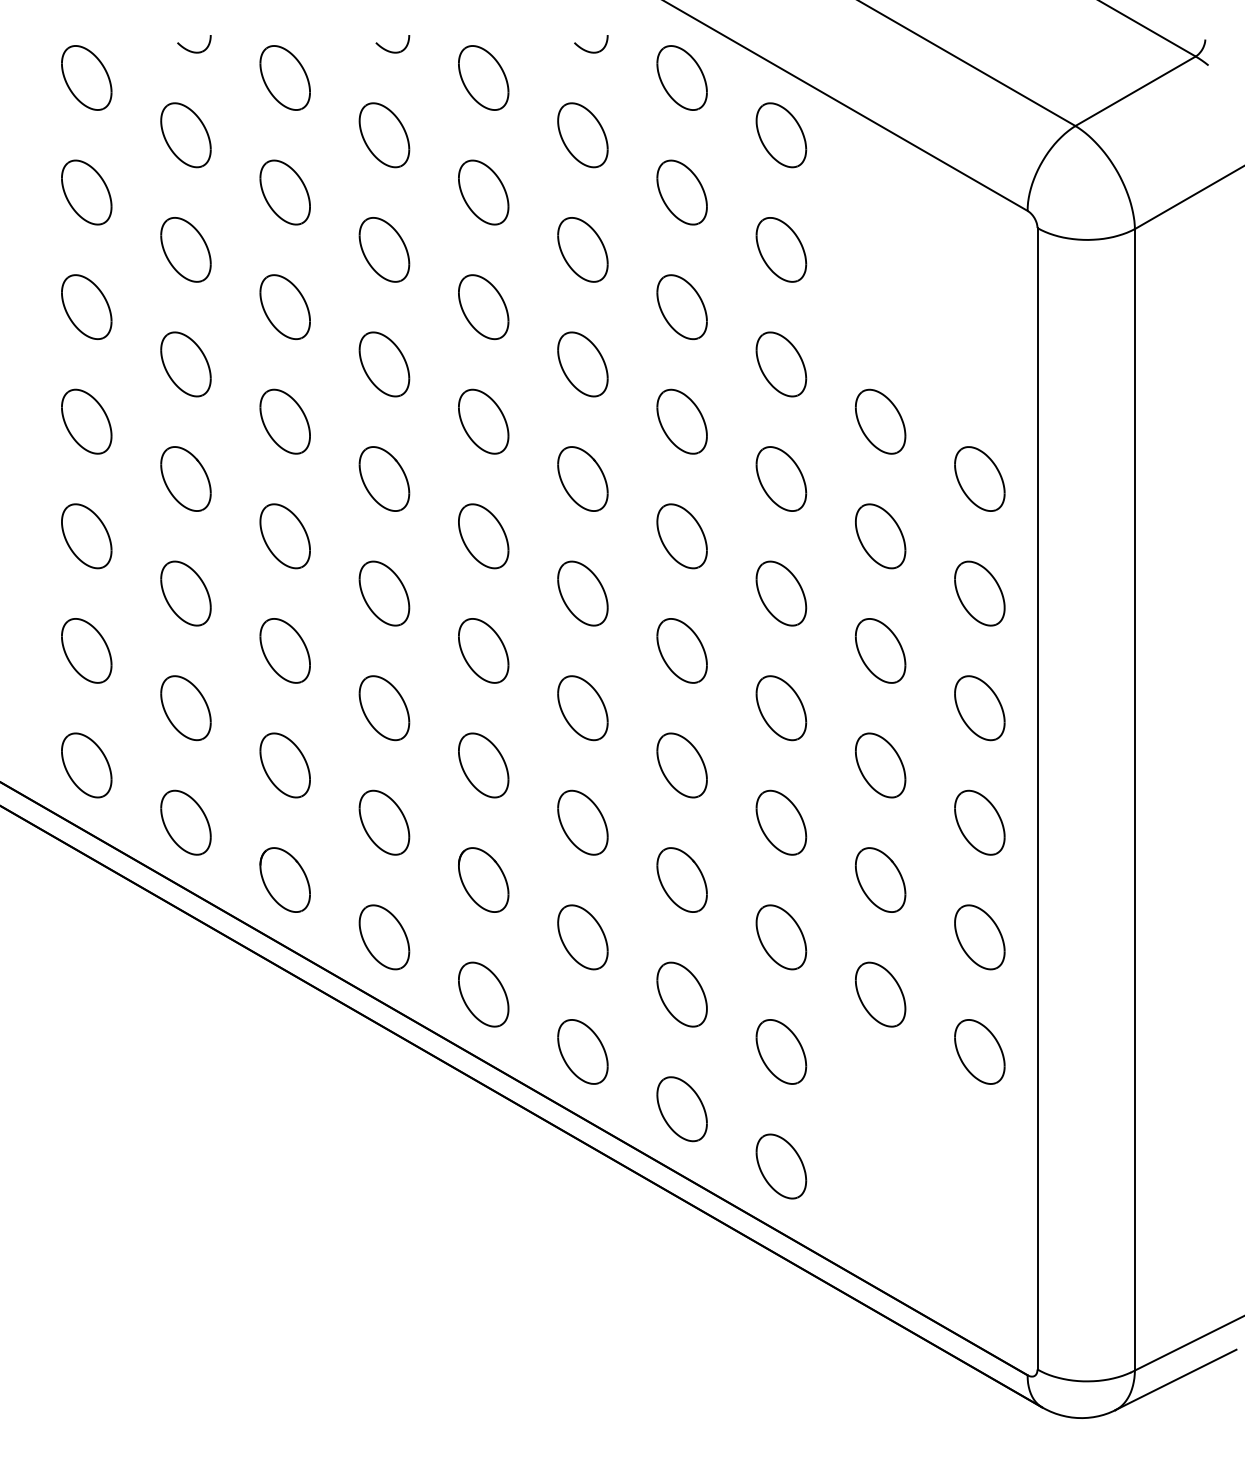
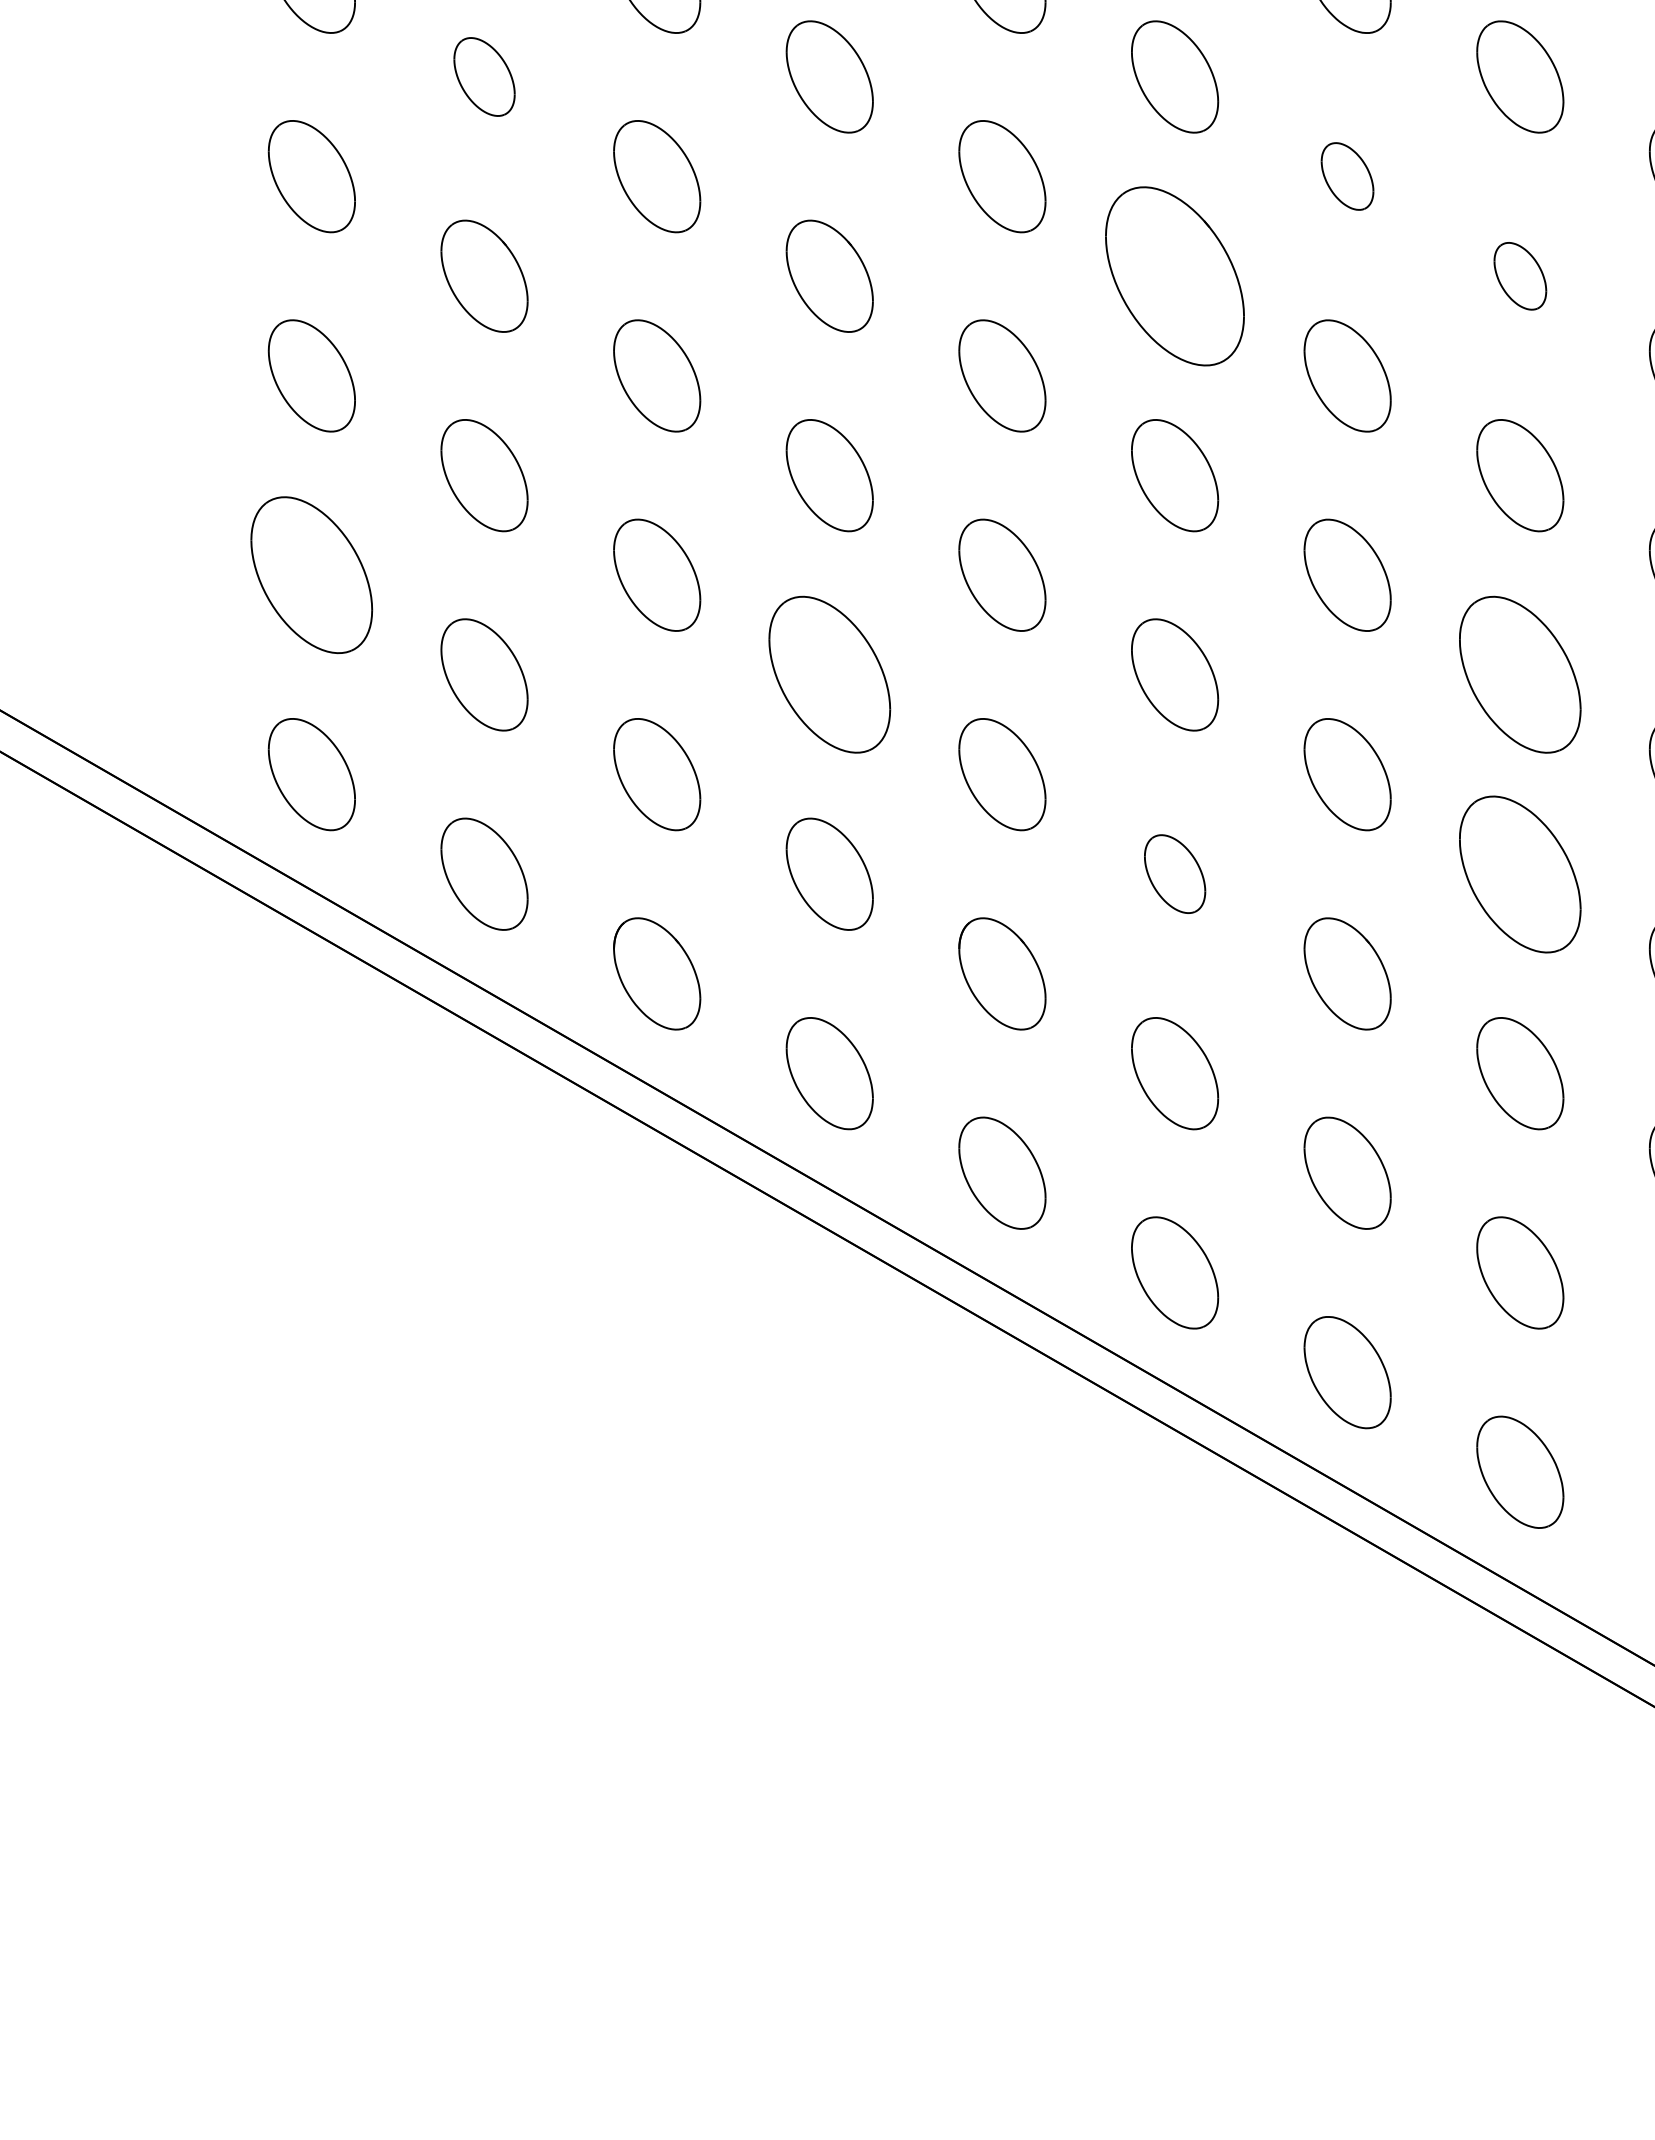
part: (185, 364) -> (483, 77), size x0.7
part: (681, 421) -> (1346, 176), size x0.6
part: (582, 478) -> (1174, 275), size x1.6
part: (781, 478) -> (1520, 275), size x0.6
part: (86, 650) -> (311, 574), size x1.4
part: (384, 708) -> (829, 675), size x1.4
part: (781, 708) -> (1520, 675), size x1.4
part: (582, 822) -> (1174, 873), size x0.7
part: (781, 822) -> (1520, 873), size x1.4

